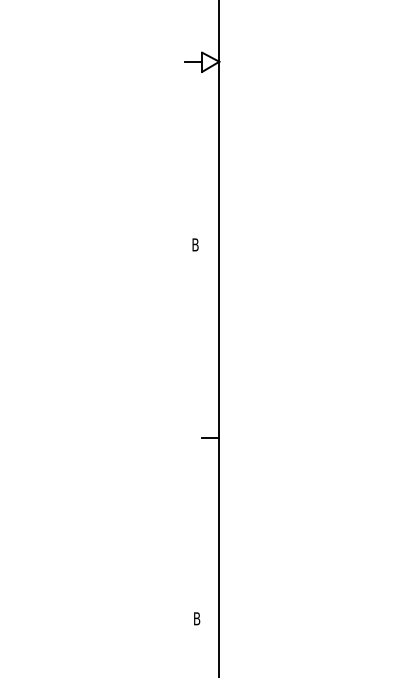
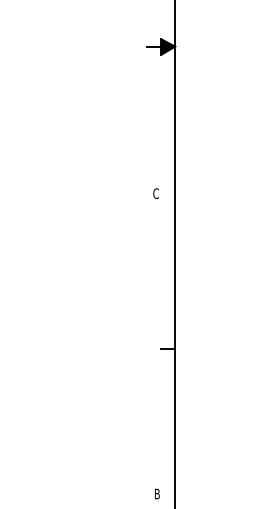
fill: (210, 61) -> (168, 46), added
text: (195, 244) -> (156, 193), B -> C

